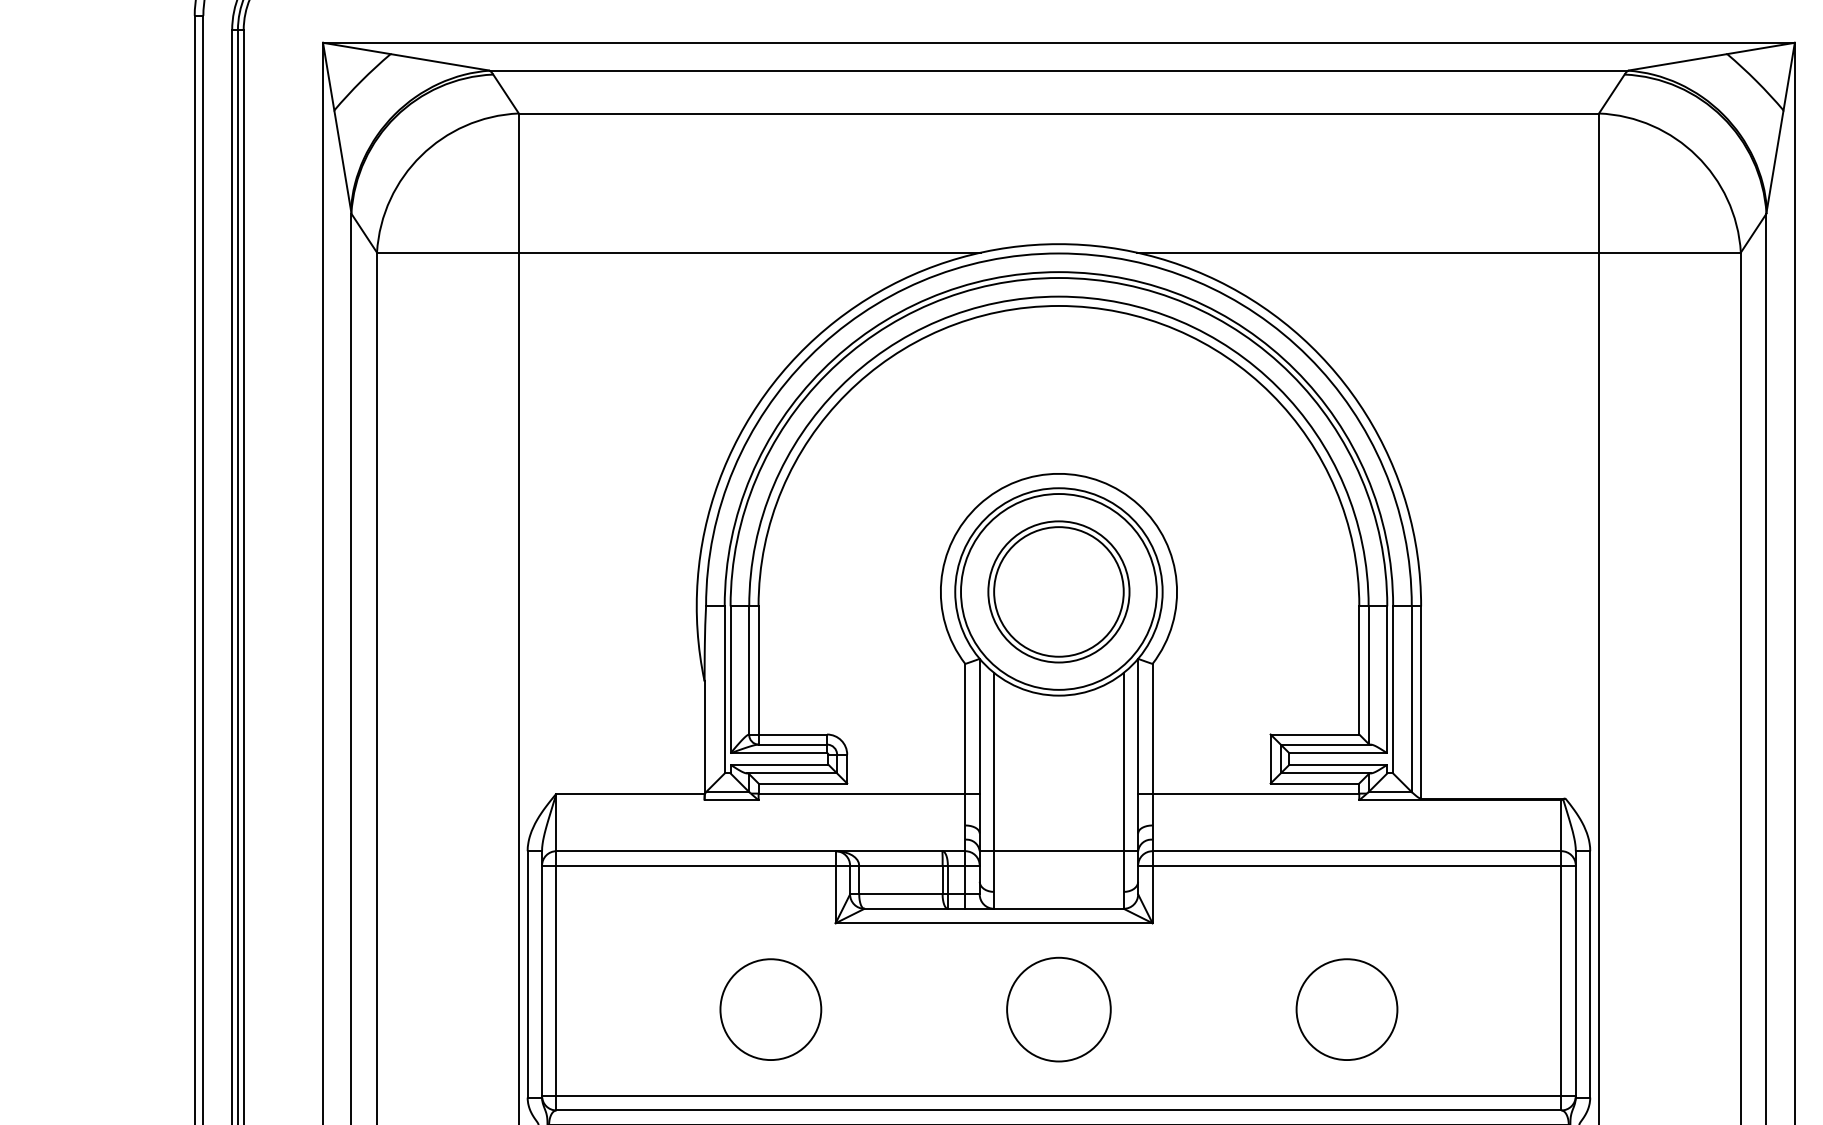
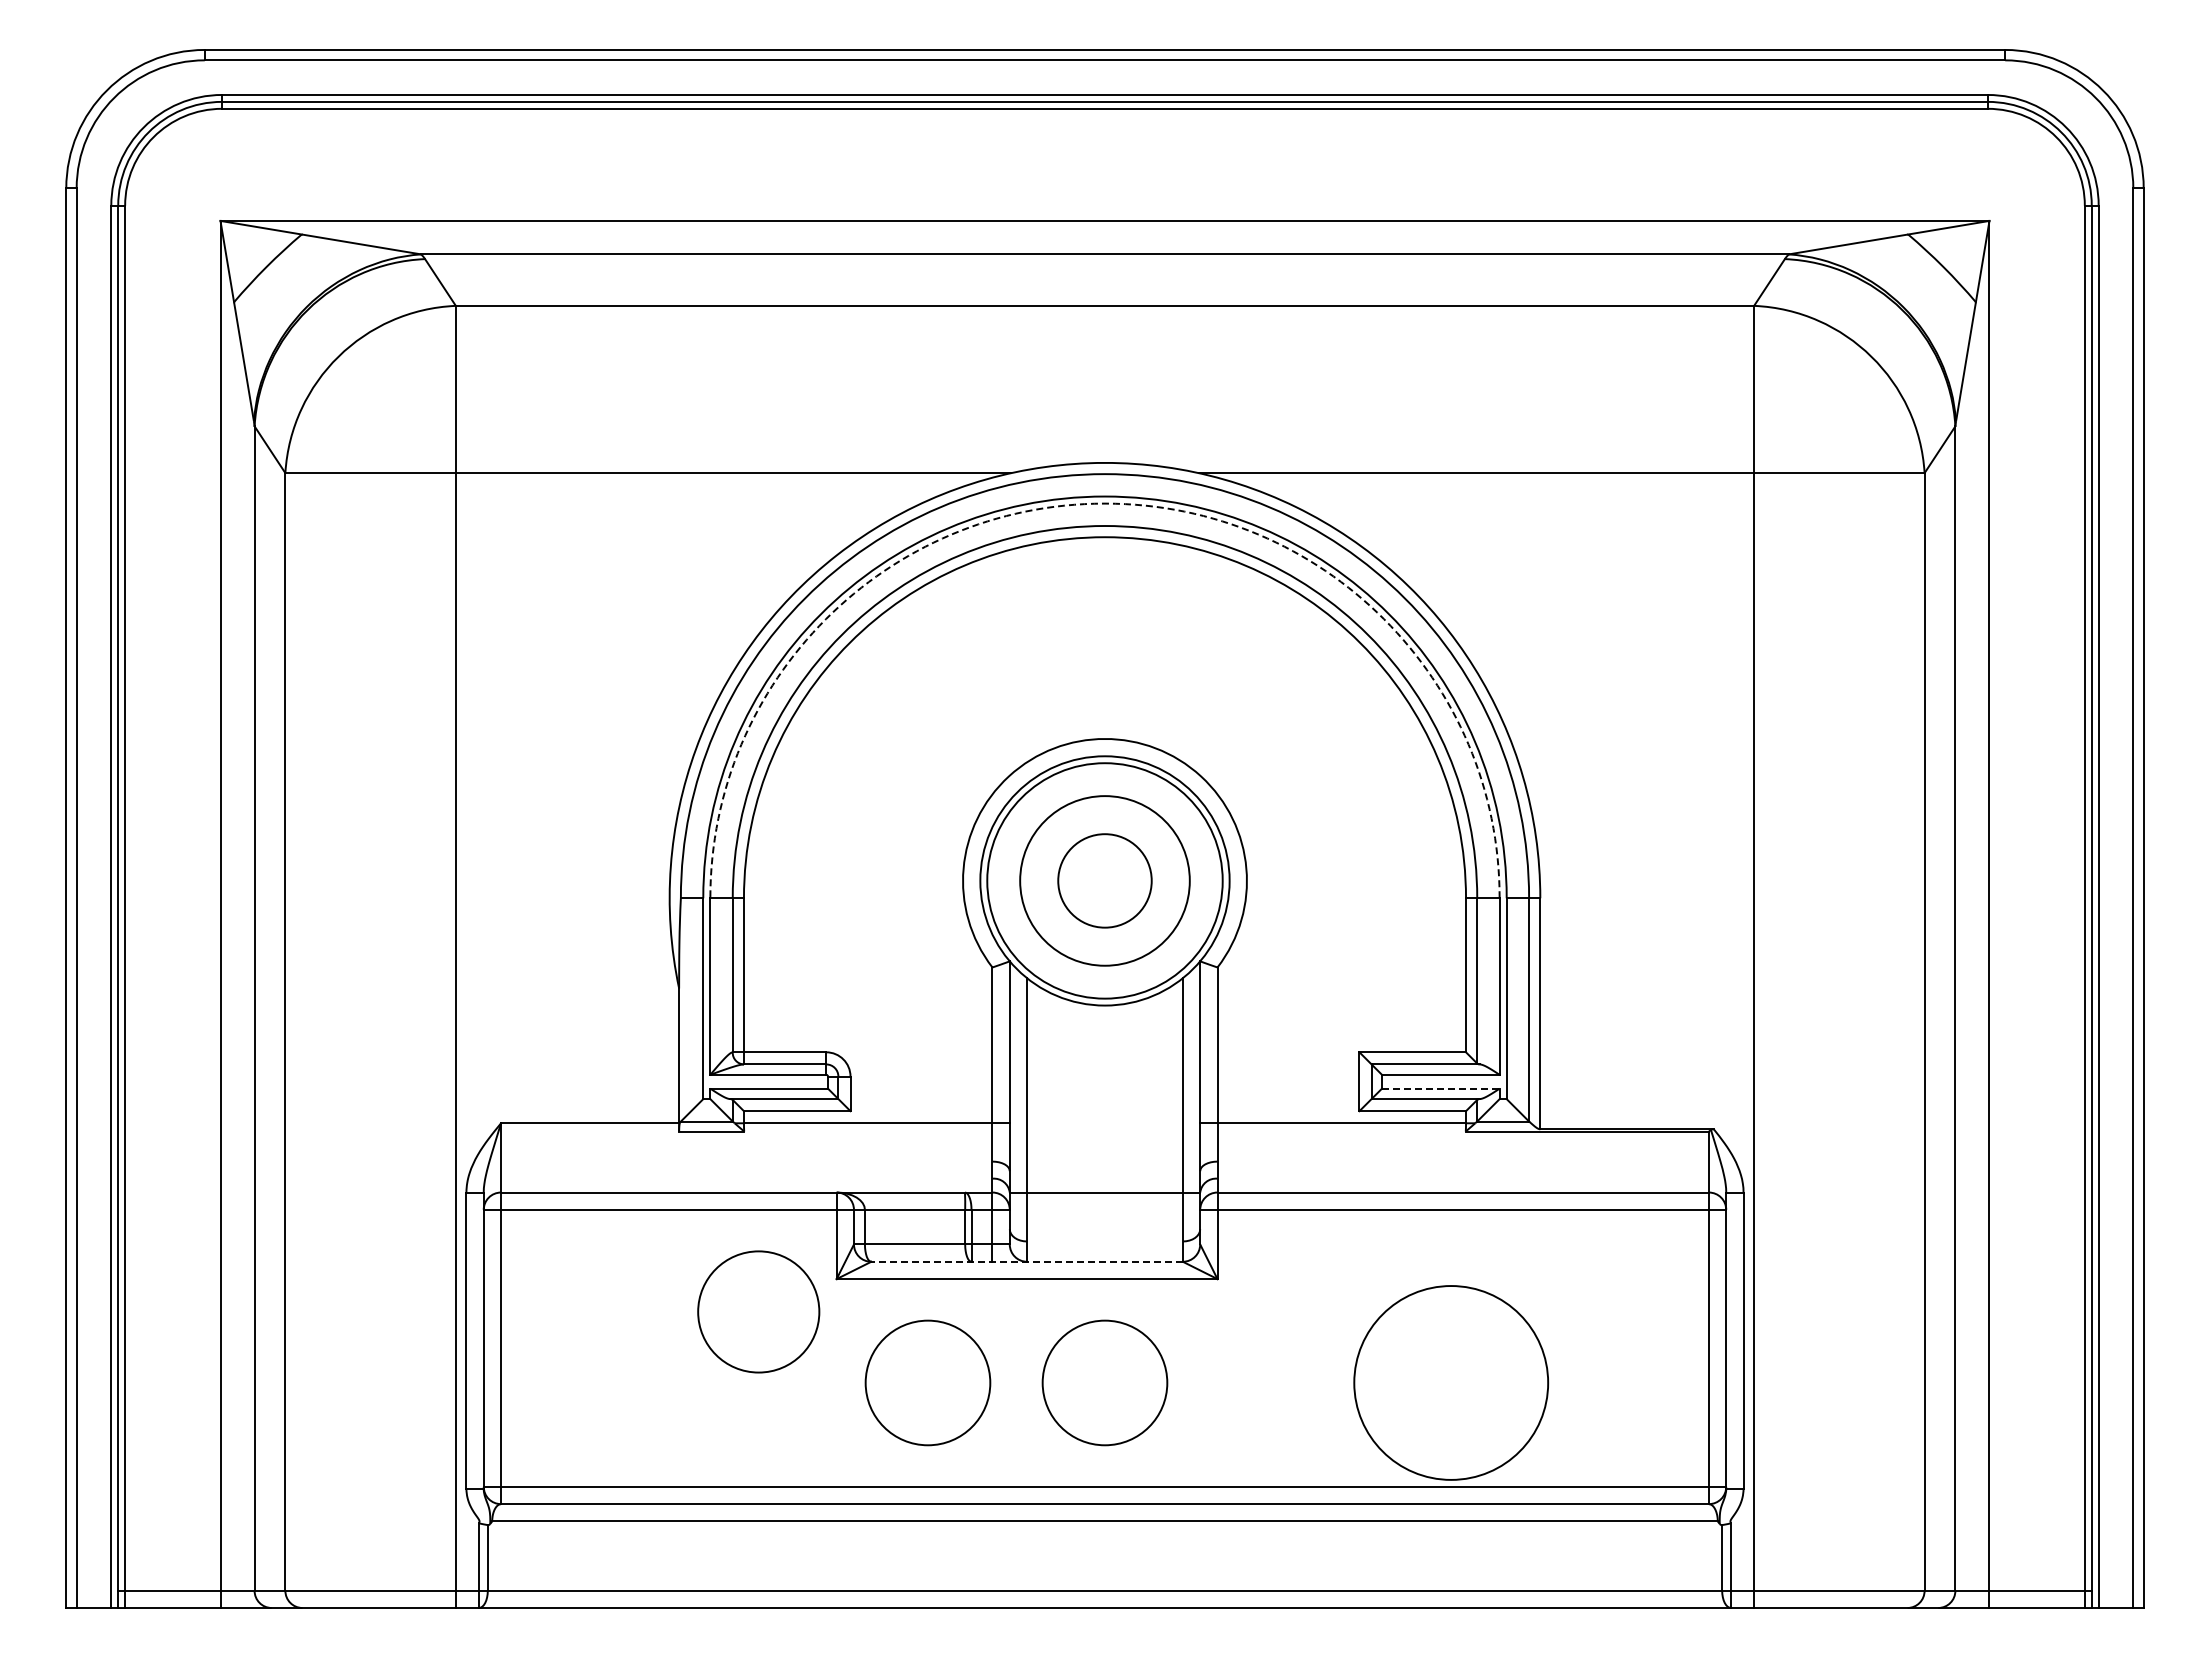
arc: (1059, 277) -> (1105, 503), solid -> dashed
circle: (1058, 591) -> (1104, 880), size x0.6
line: (1338, 764) -> (1440, 1088), solid -> dashed
line: (994, 908) -> (1027, 1261), solid -> dashed
circle: (770, 1009) -> (758, 1311), moved
circle: (911, 1009) -> (927, 1382), added
circle: (1346, 1009) -> (1450, 1382), size x1.6

